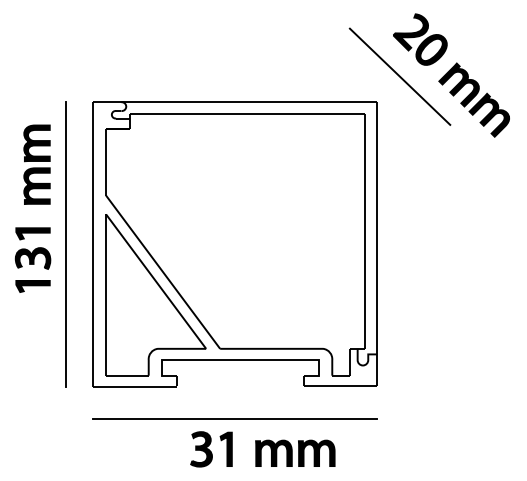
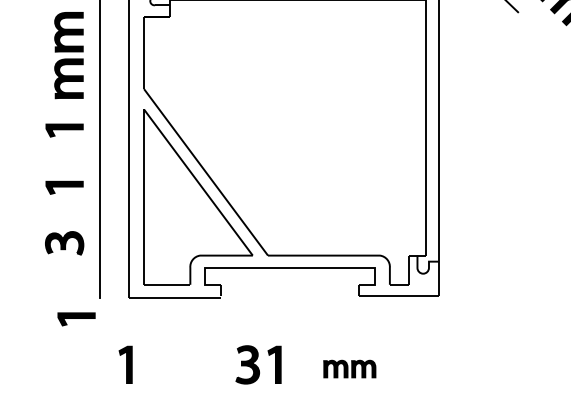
part: (32, 258) -> (64, 243), moved
part: (43, 407) -> (75, 319), added
line: (234, 418) -> (283, 331), removed
part: (88, 448) -> (124, 363), added
part: (295, 452) -> (349, 368), size x0.6

